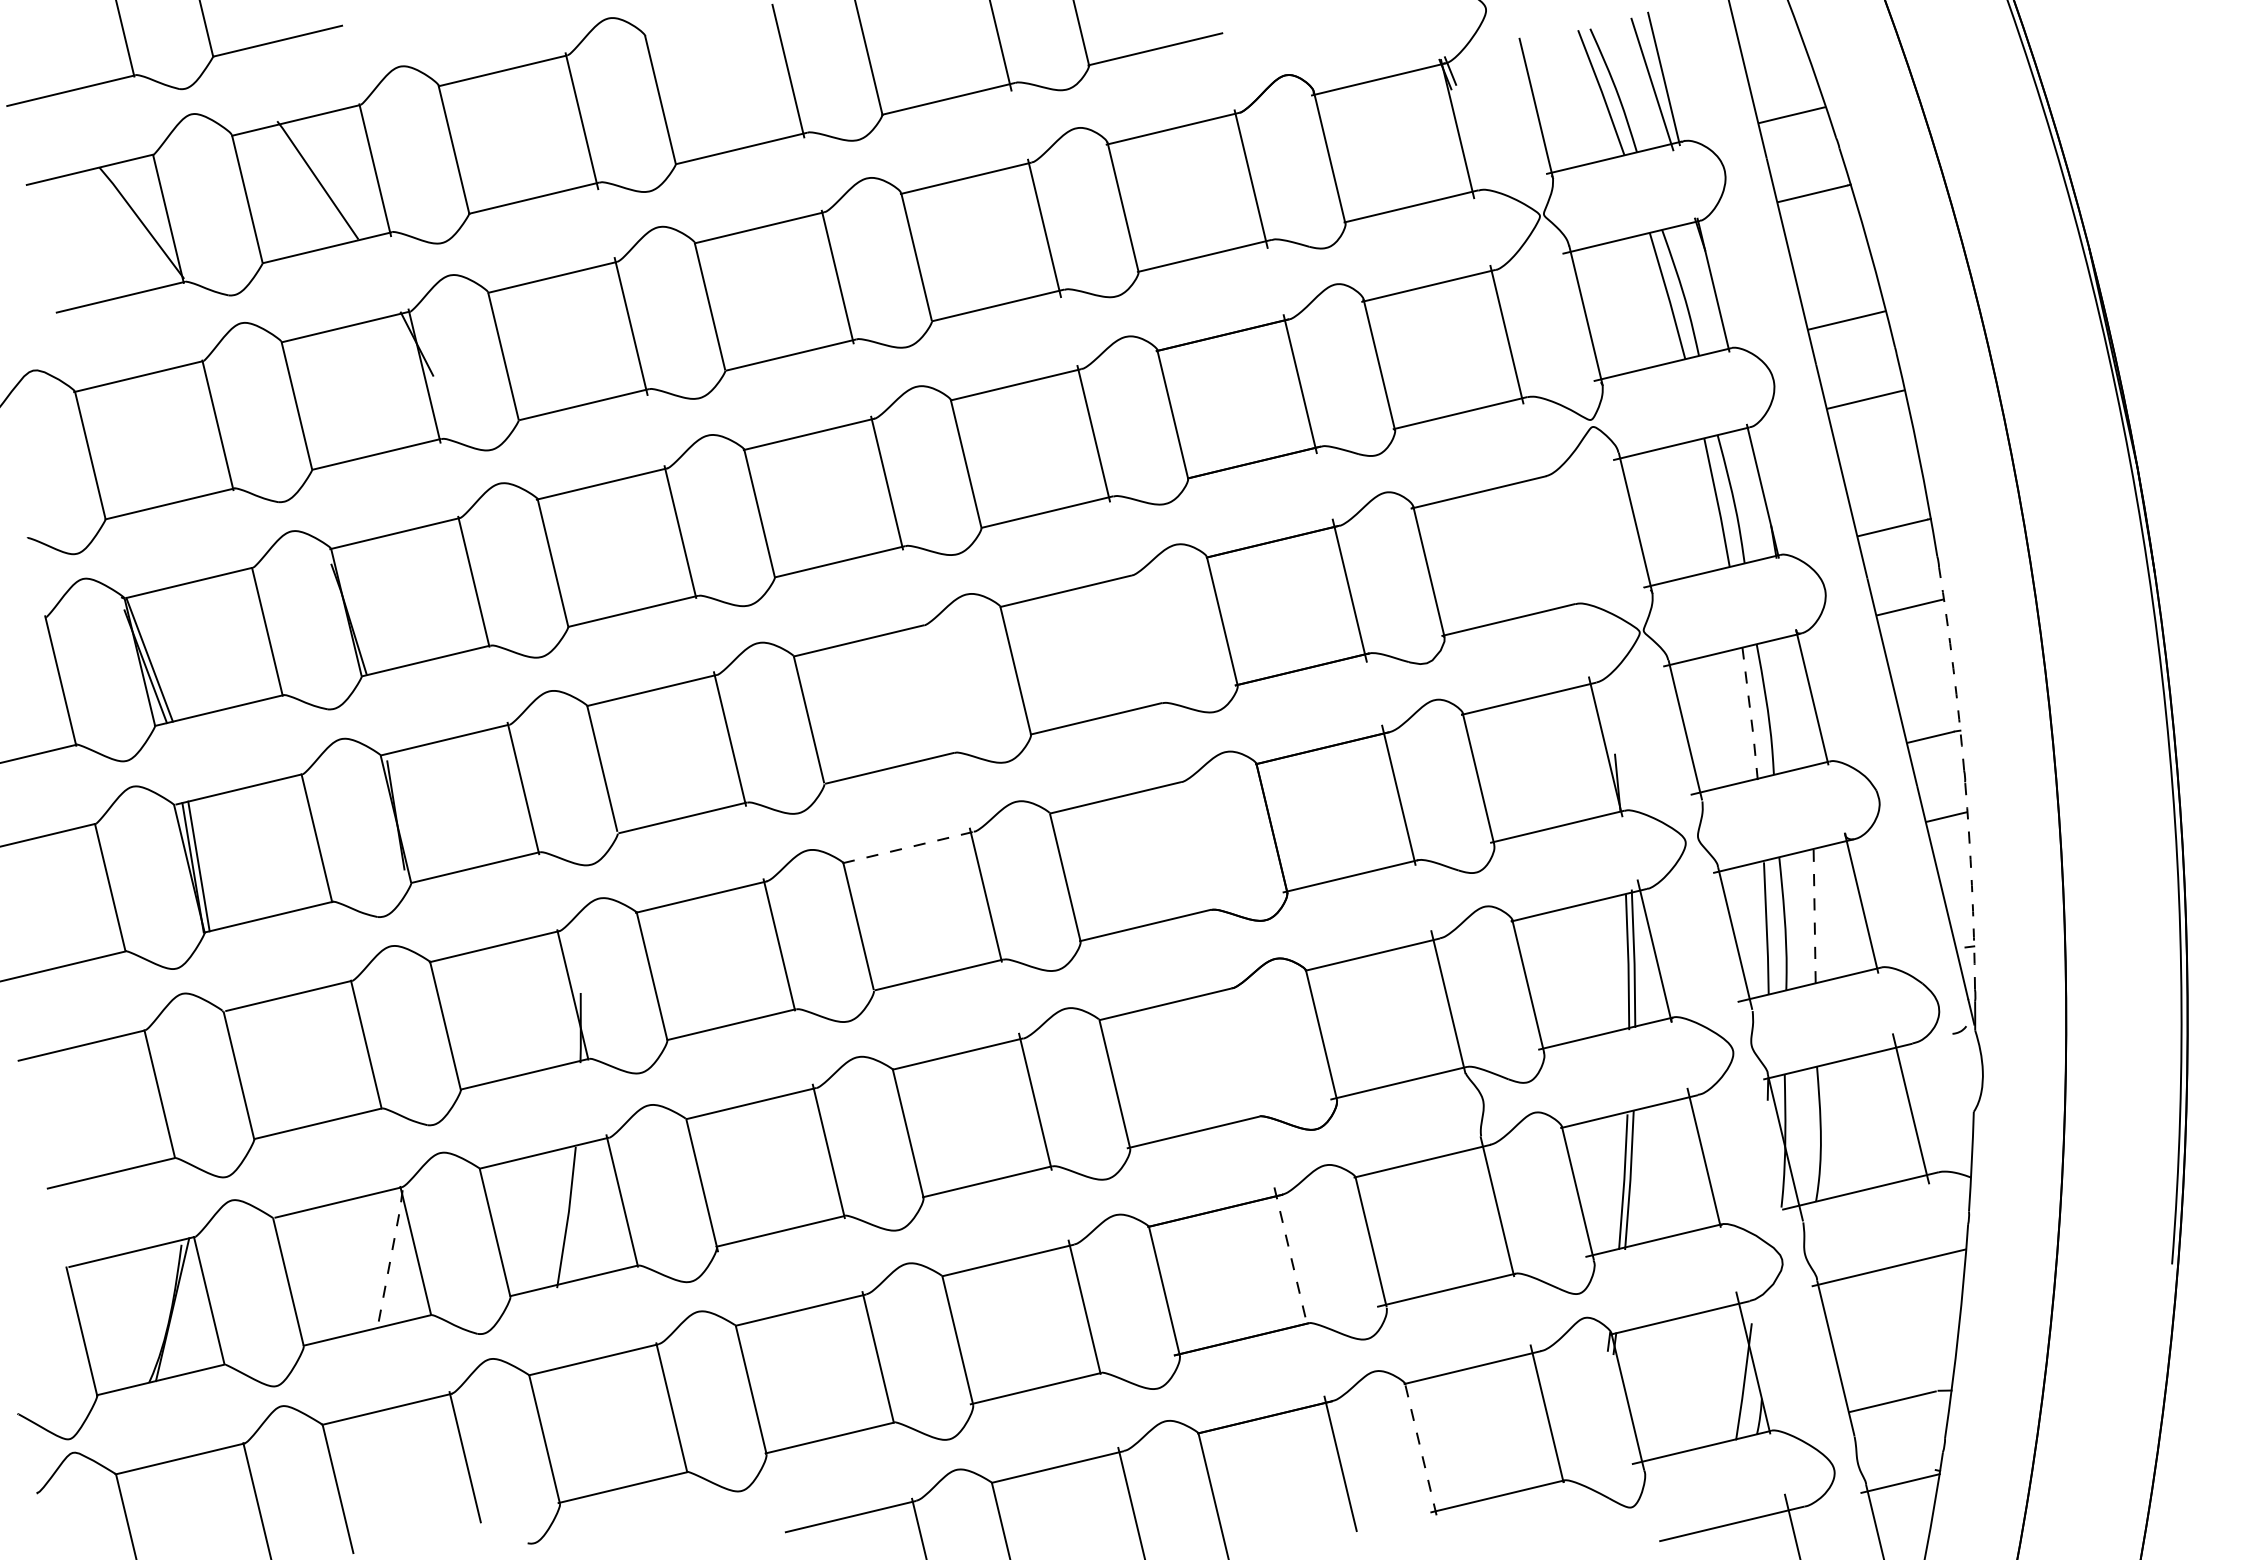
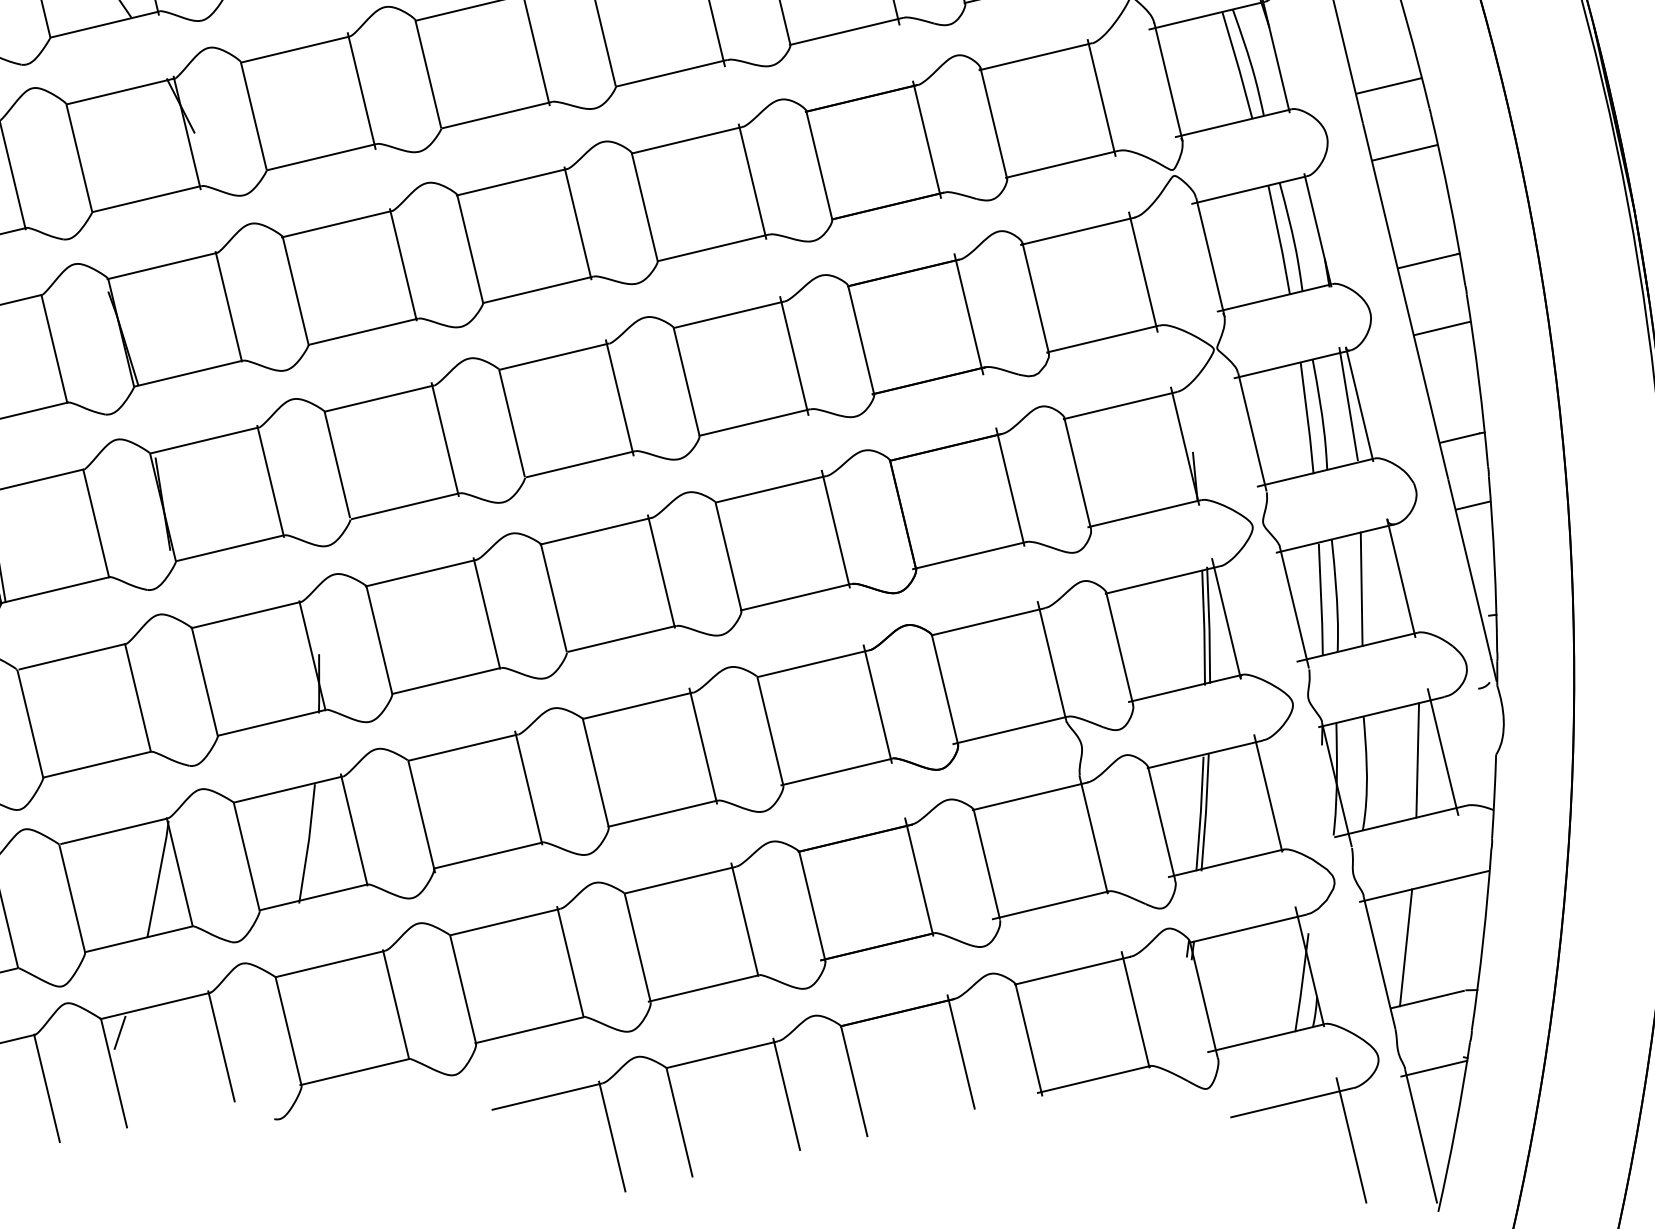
line: (1556, 540) -> (1143, 271), added
line: (1142, 639) -> (793, 355), added
arc: (1953, 668) -> (1478, 380), dashed -> solid
line: (936, 689) -> (619, 397), added
line: (1799, 696) -> (1348, 403), added
line: (1750, 714) -> (1307, 418), dashed -> solid
line: (1191, 845) -> (835, 529), added
line: (908, 847) -> (596, 531), dashed -> solid
arc: (1971, 885) -> (1494, 563), dashed -> solid
line: (1814, 915) -> (1361, 588), dashed -> solid
line: (1241, 1051) -> (877, 703), added
line: (1880, 1118) -> (1417, 760), added
line: (1291, 1257) -> (919, 877), dashed -> solid
line: (390, 1259) -> (158, 879), dashed -> solid
line: (1867, 1340) -> (1406, 947), added
line: (344, 1441) -> (119, 1033), added
line: (1420, 1449) -> (1028, 1039), dashed -> solid

